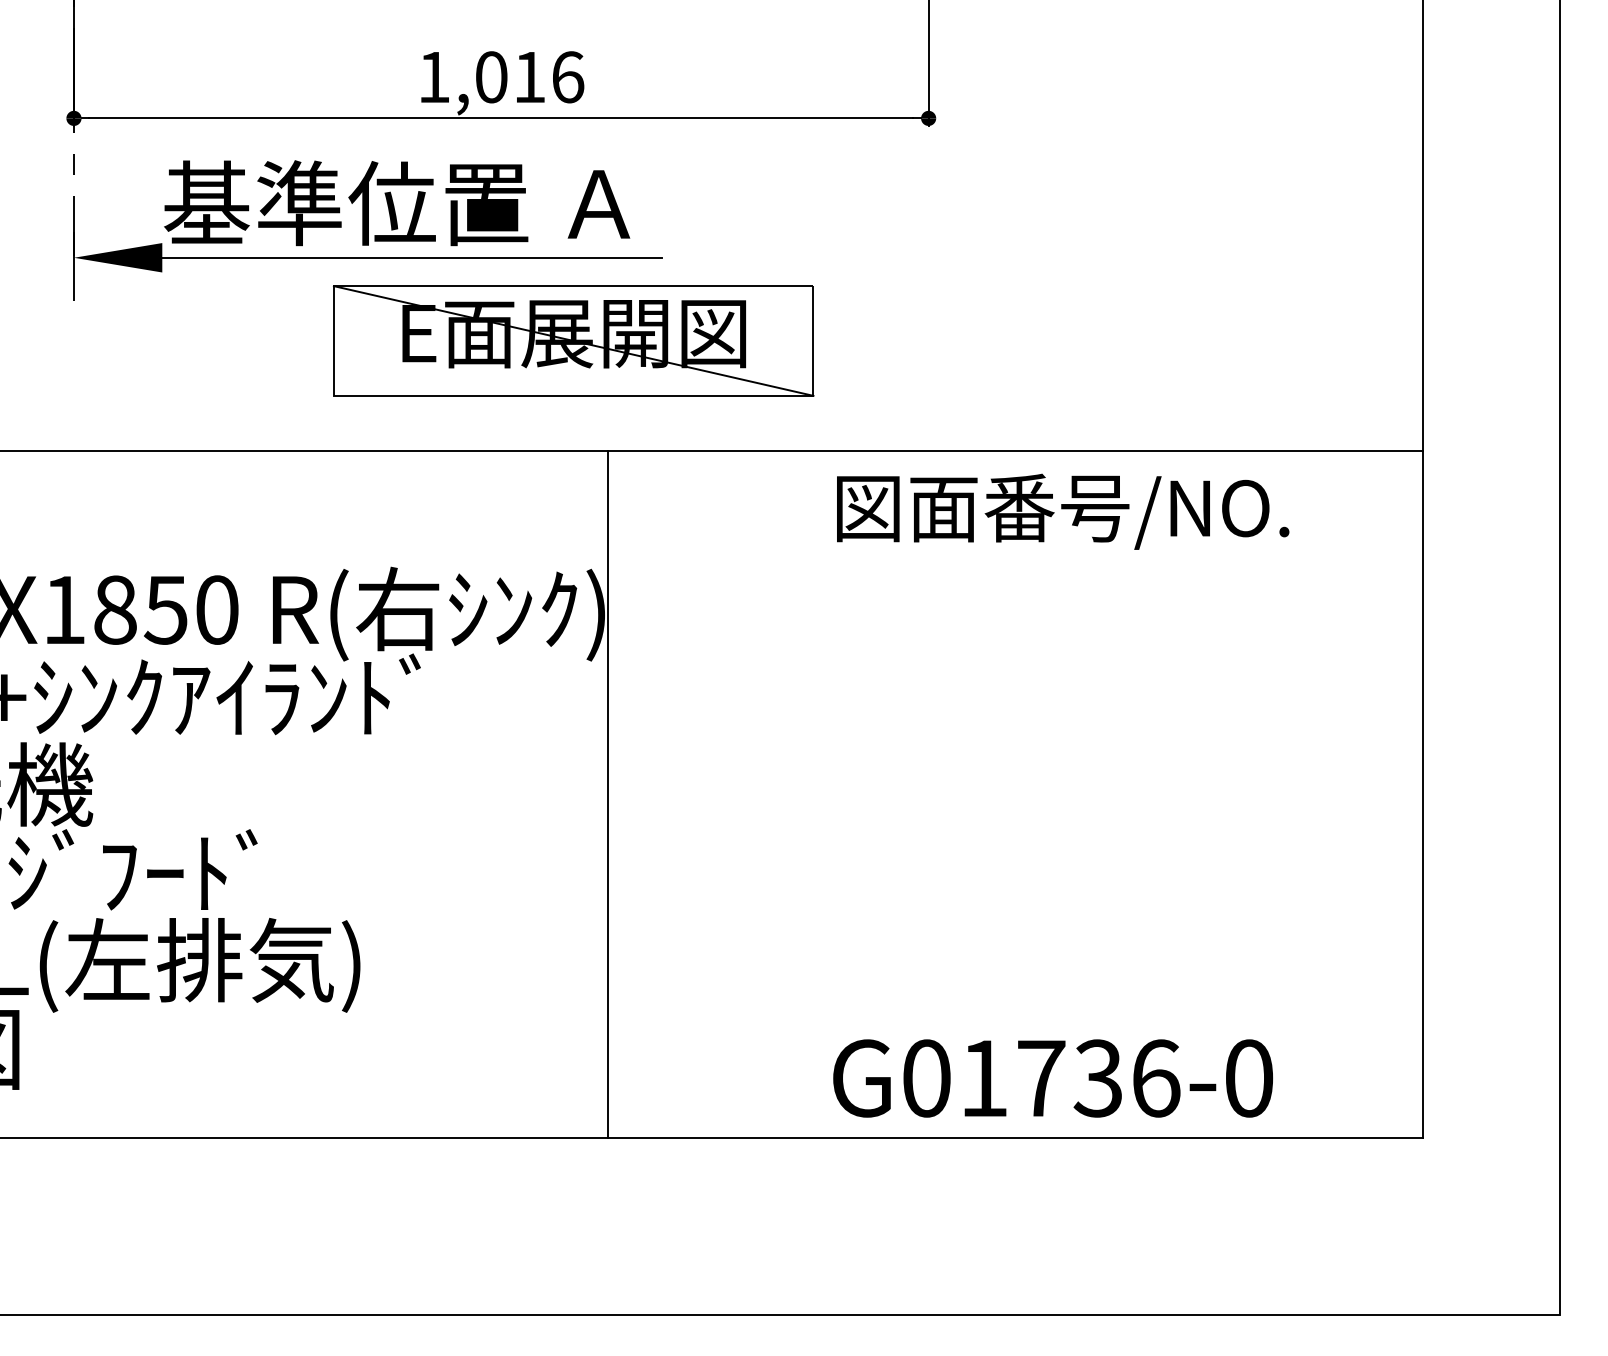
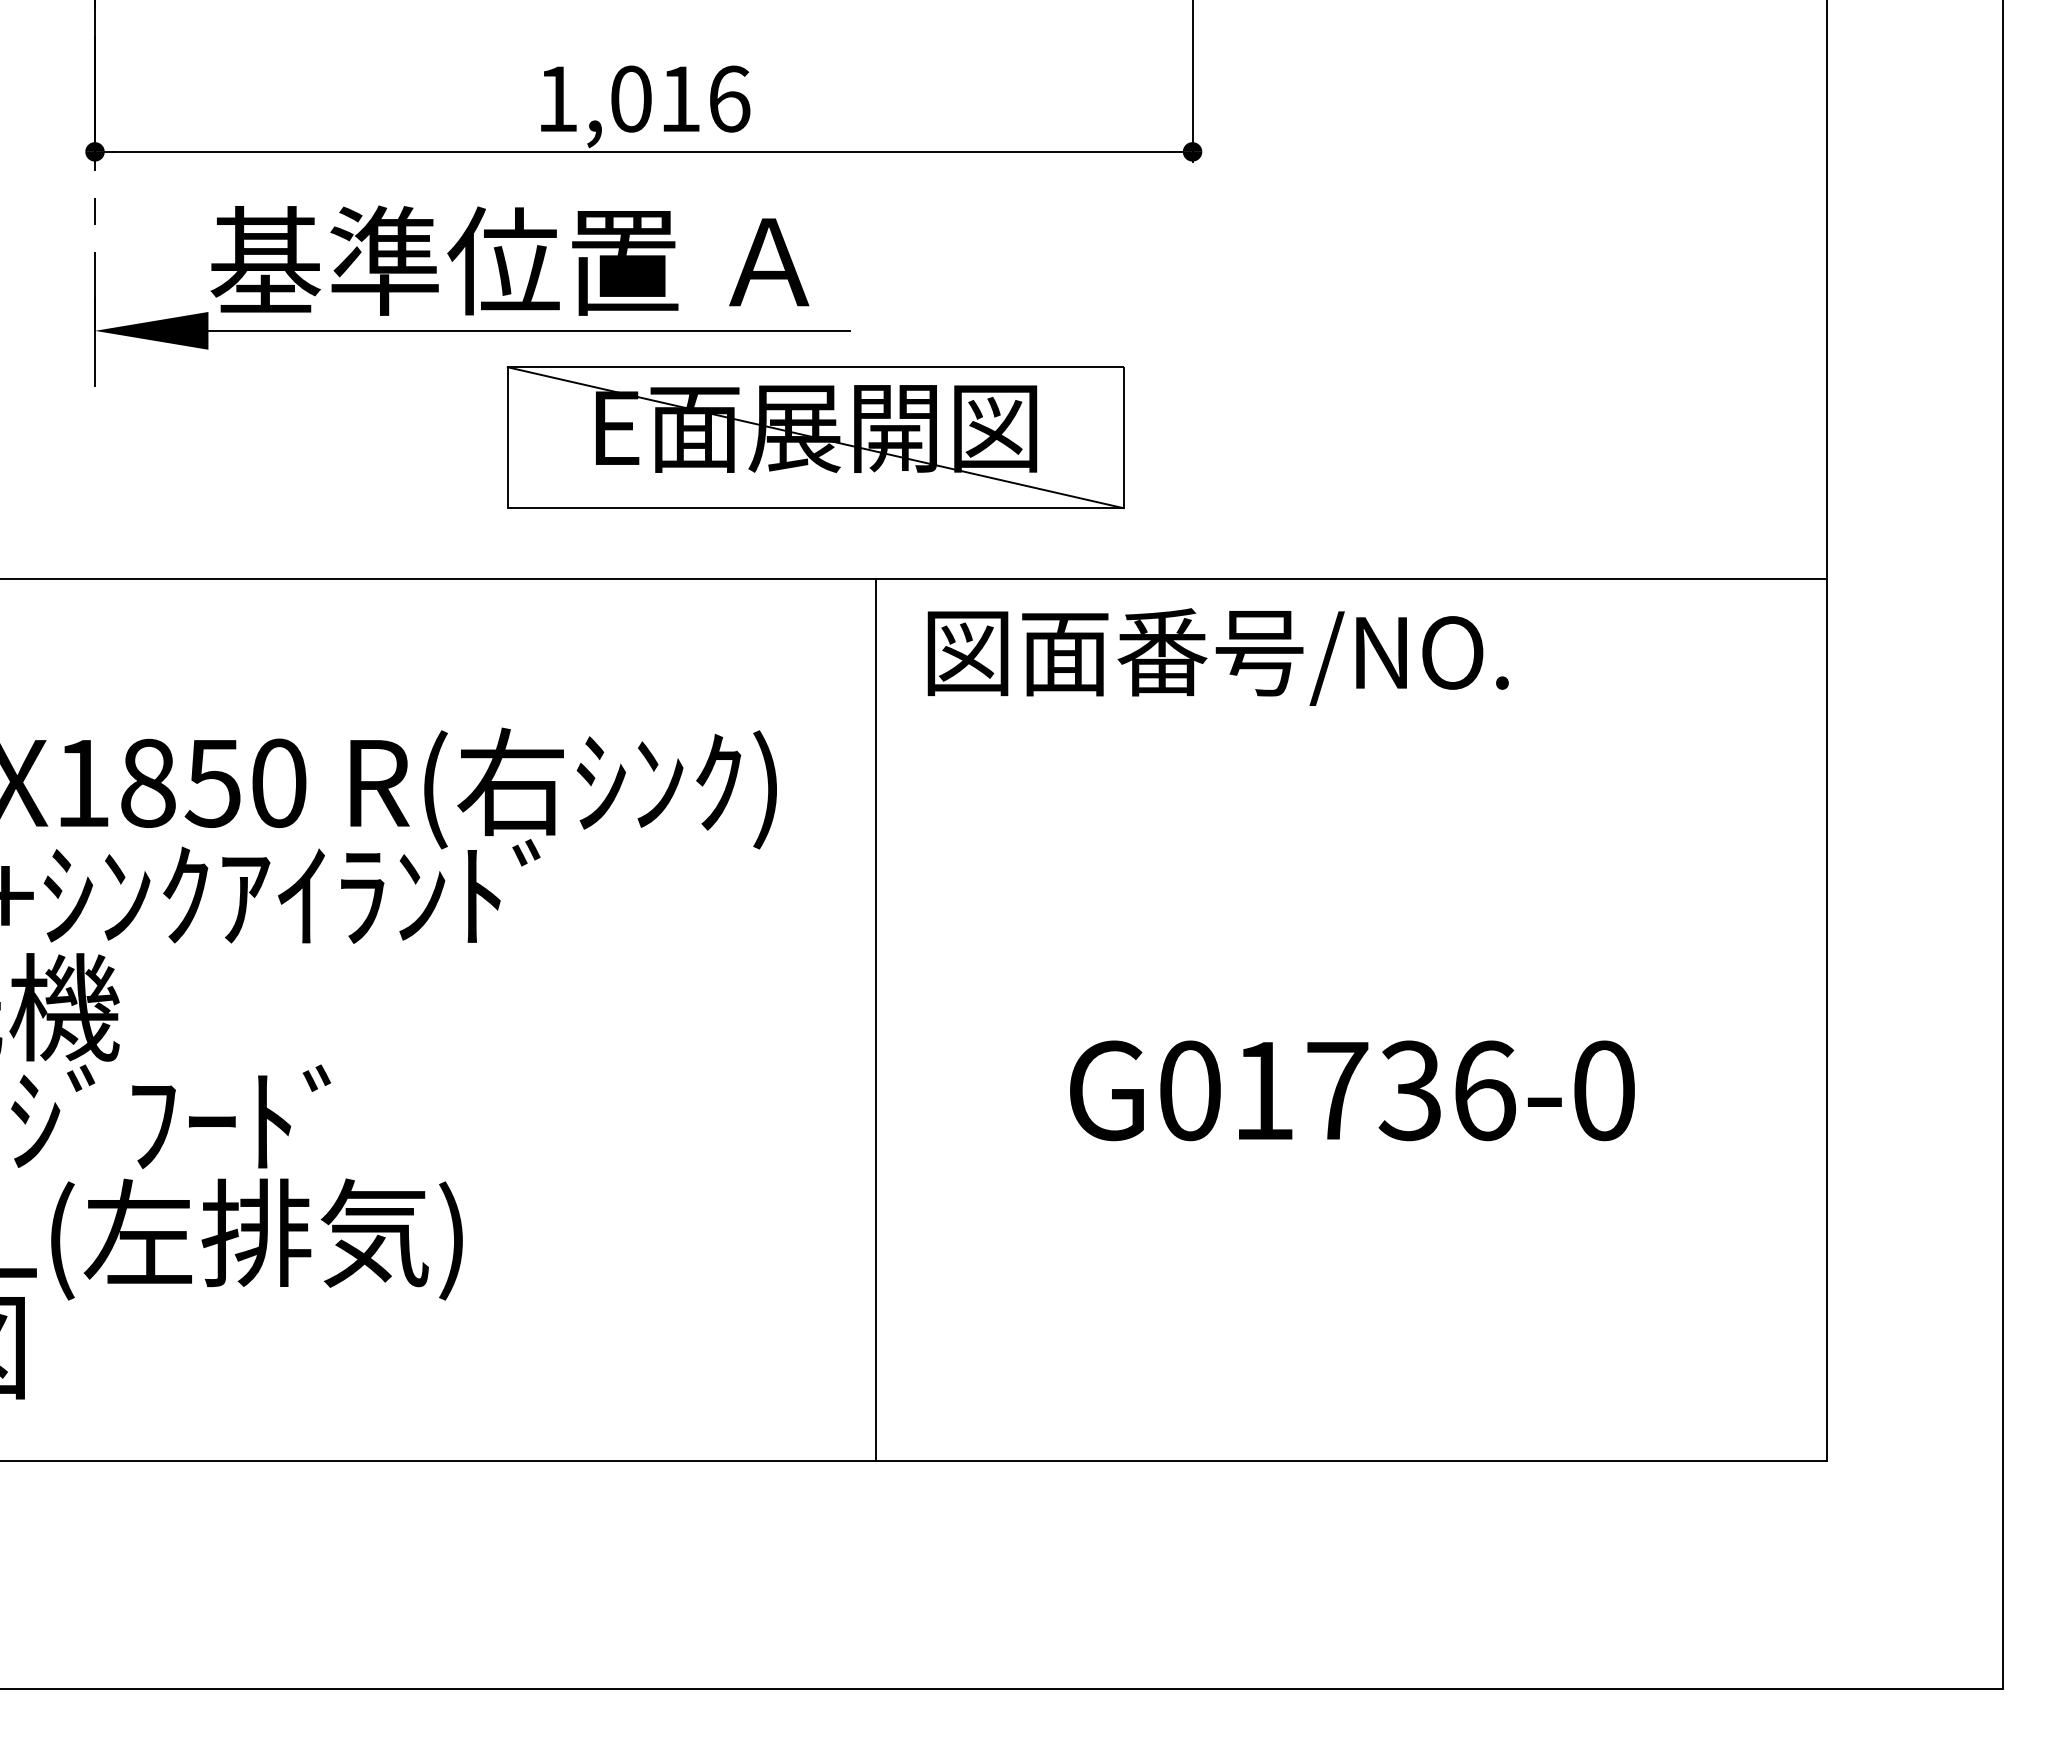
part: (573, 340) -> (815, 437), moved
text: (1062, 511) -> (1217, 656), moved
line: (607, 794) -> (876, 1019), moved
text: (1053, 1078) -> (1352, 1090), moved

